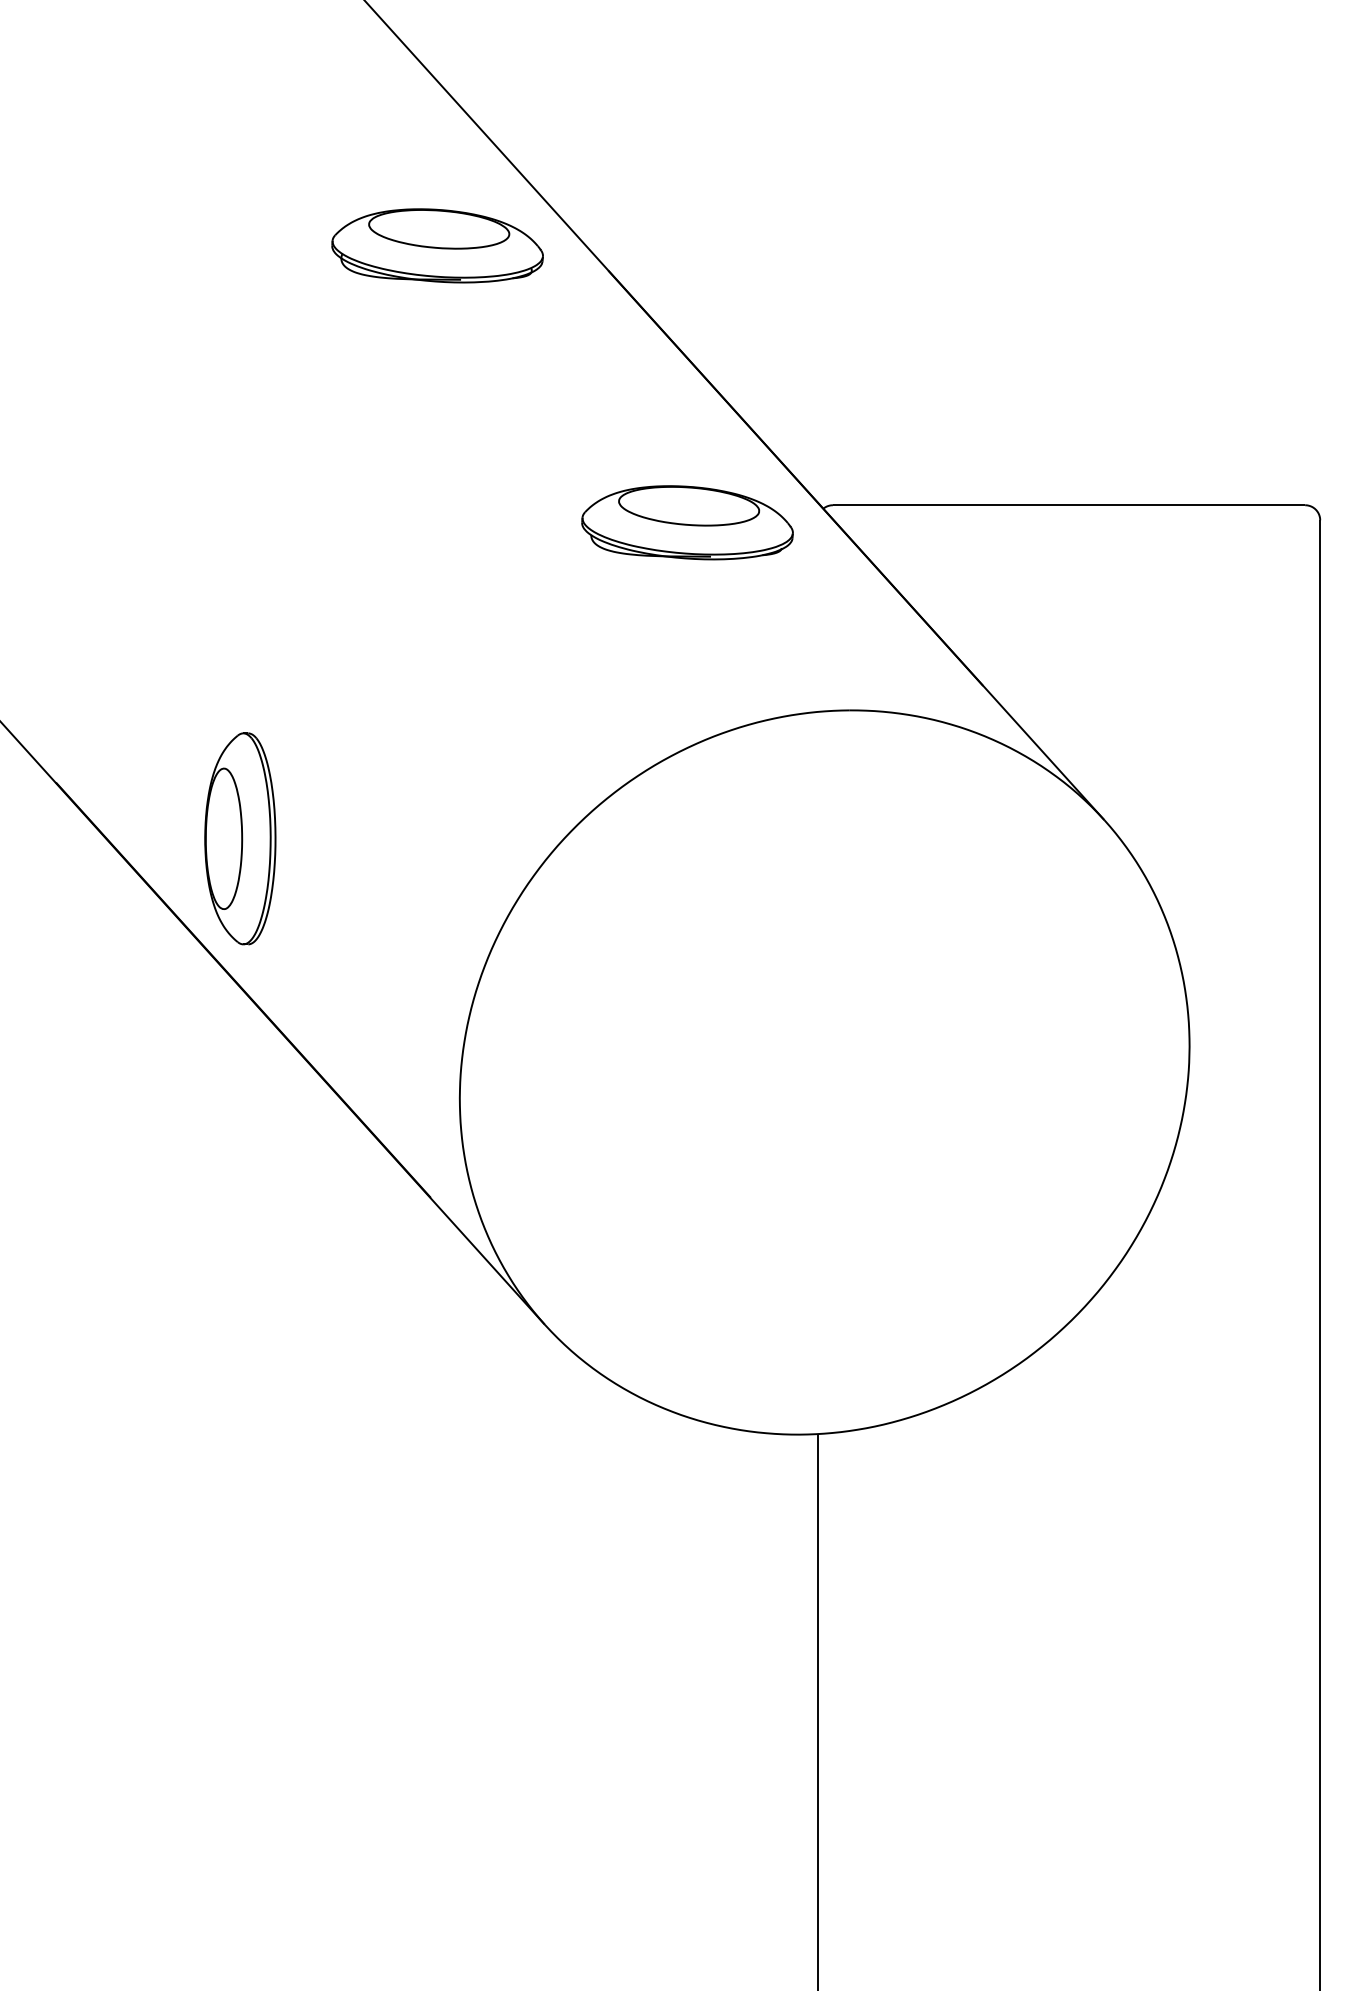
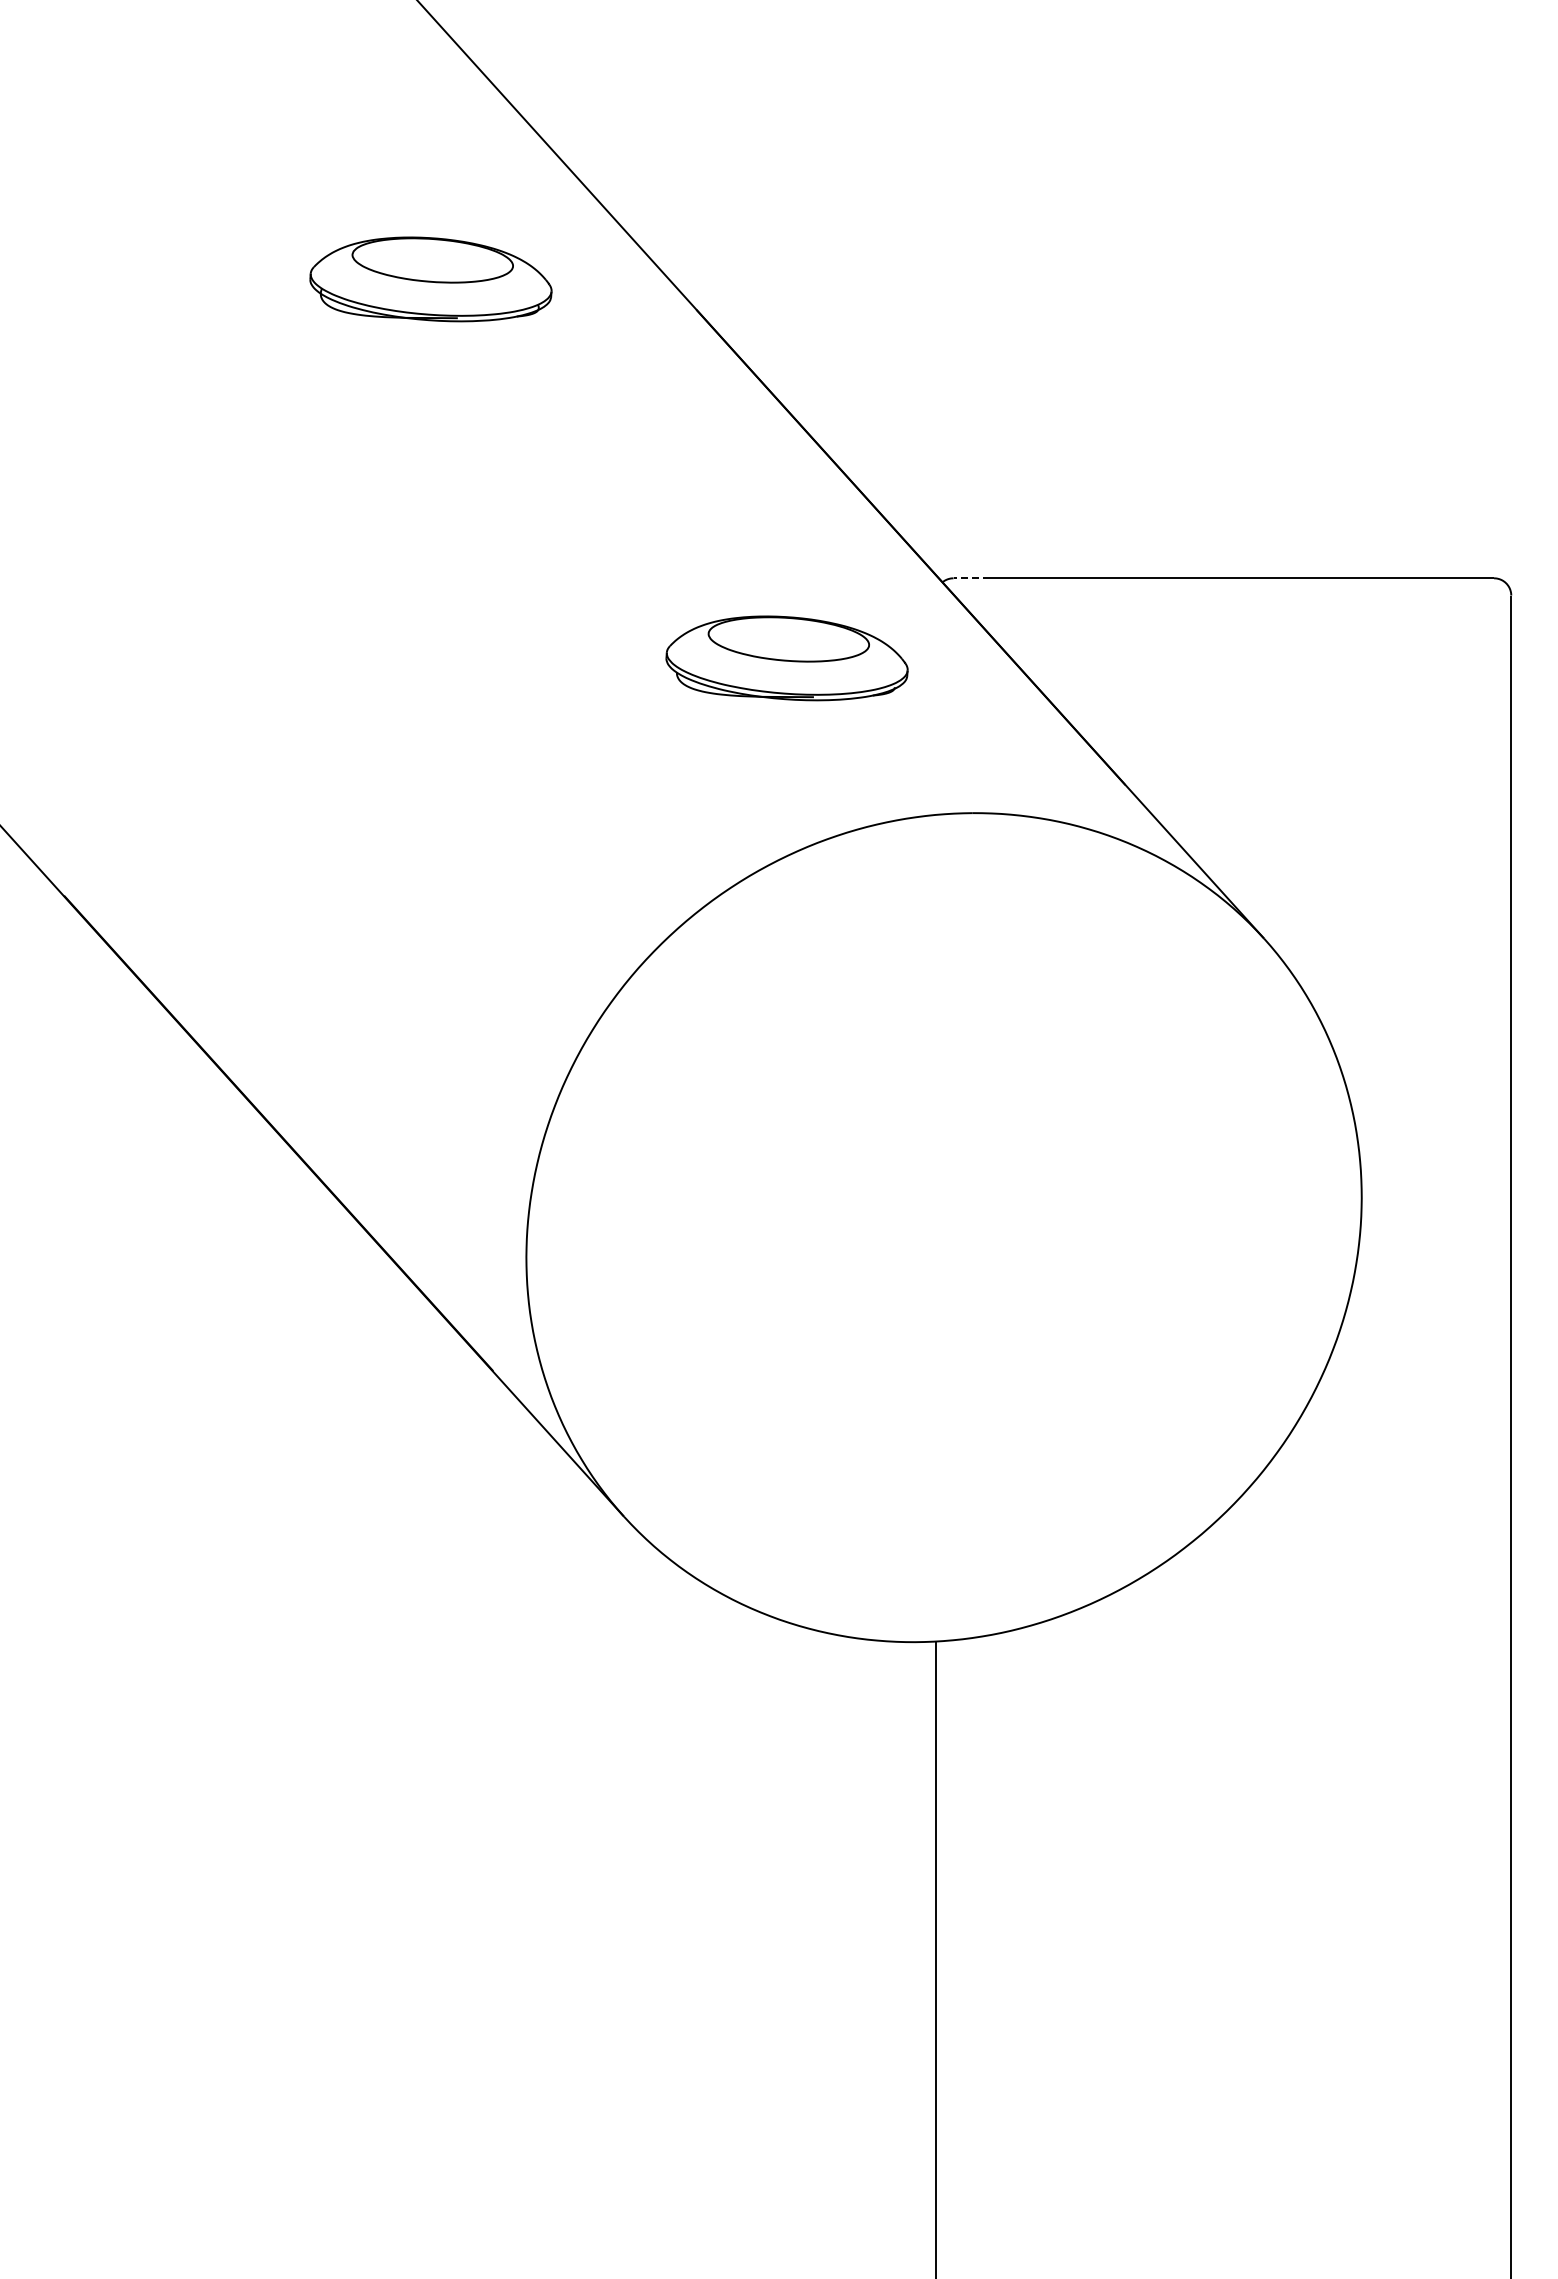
part: (437, 245) -> (430, 279), moved
line: (848, 505) -> (971, 578), solid -> dashed
part: (687, 522) -> (786, 658), moved
part: (240, 838) -> (275, 959), removed

